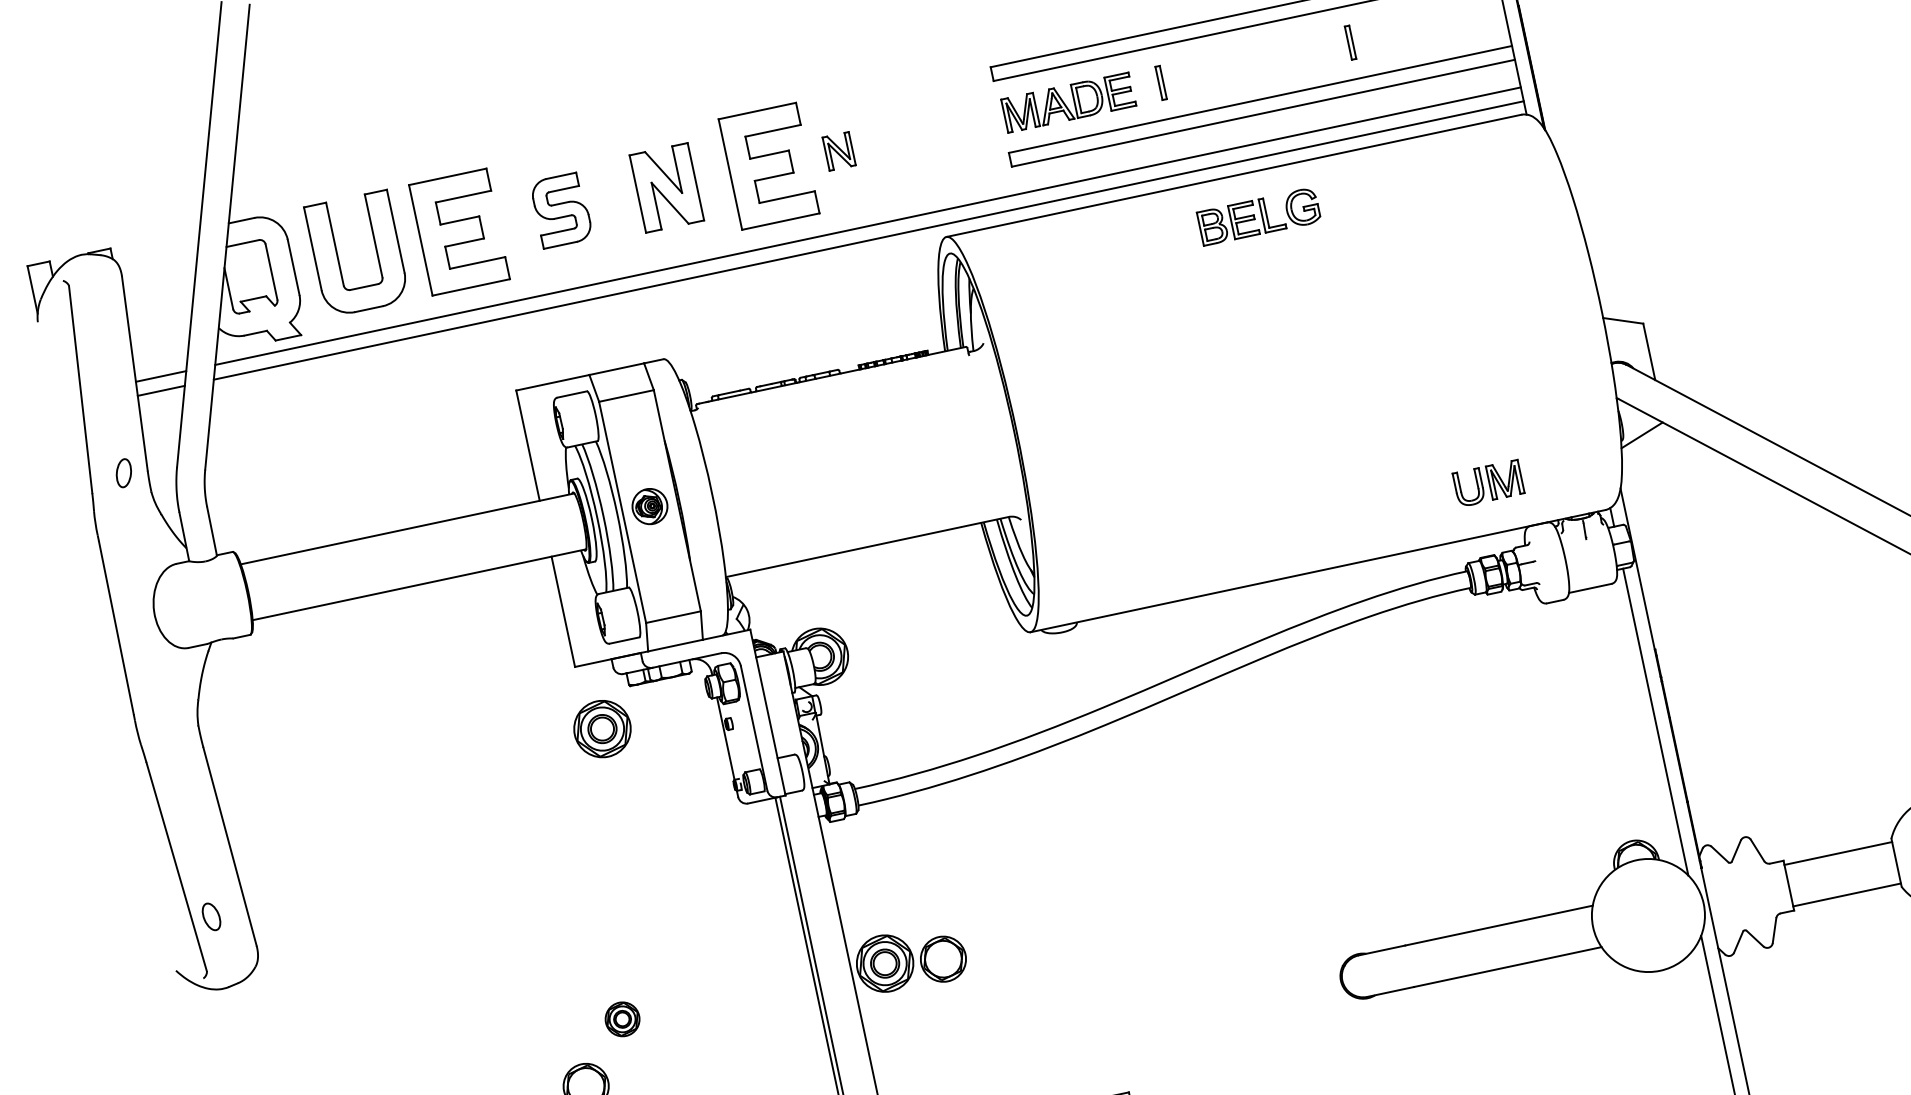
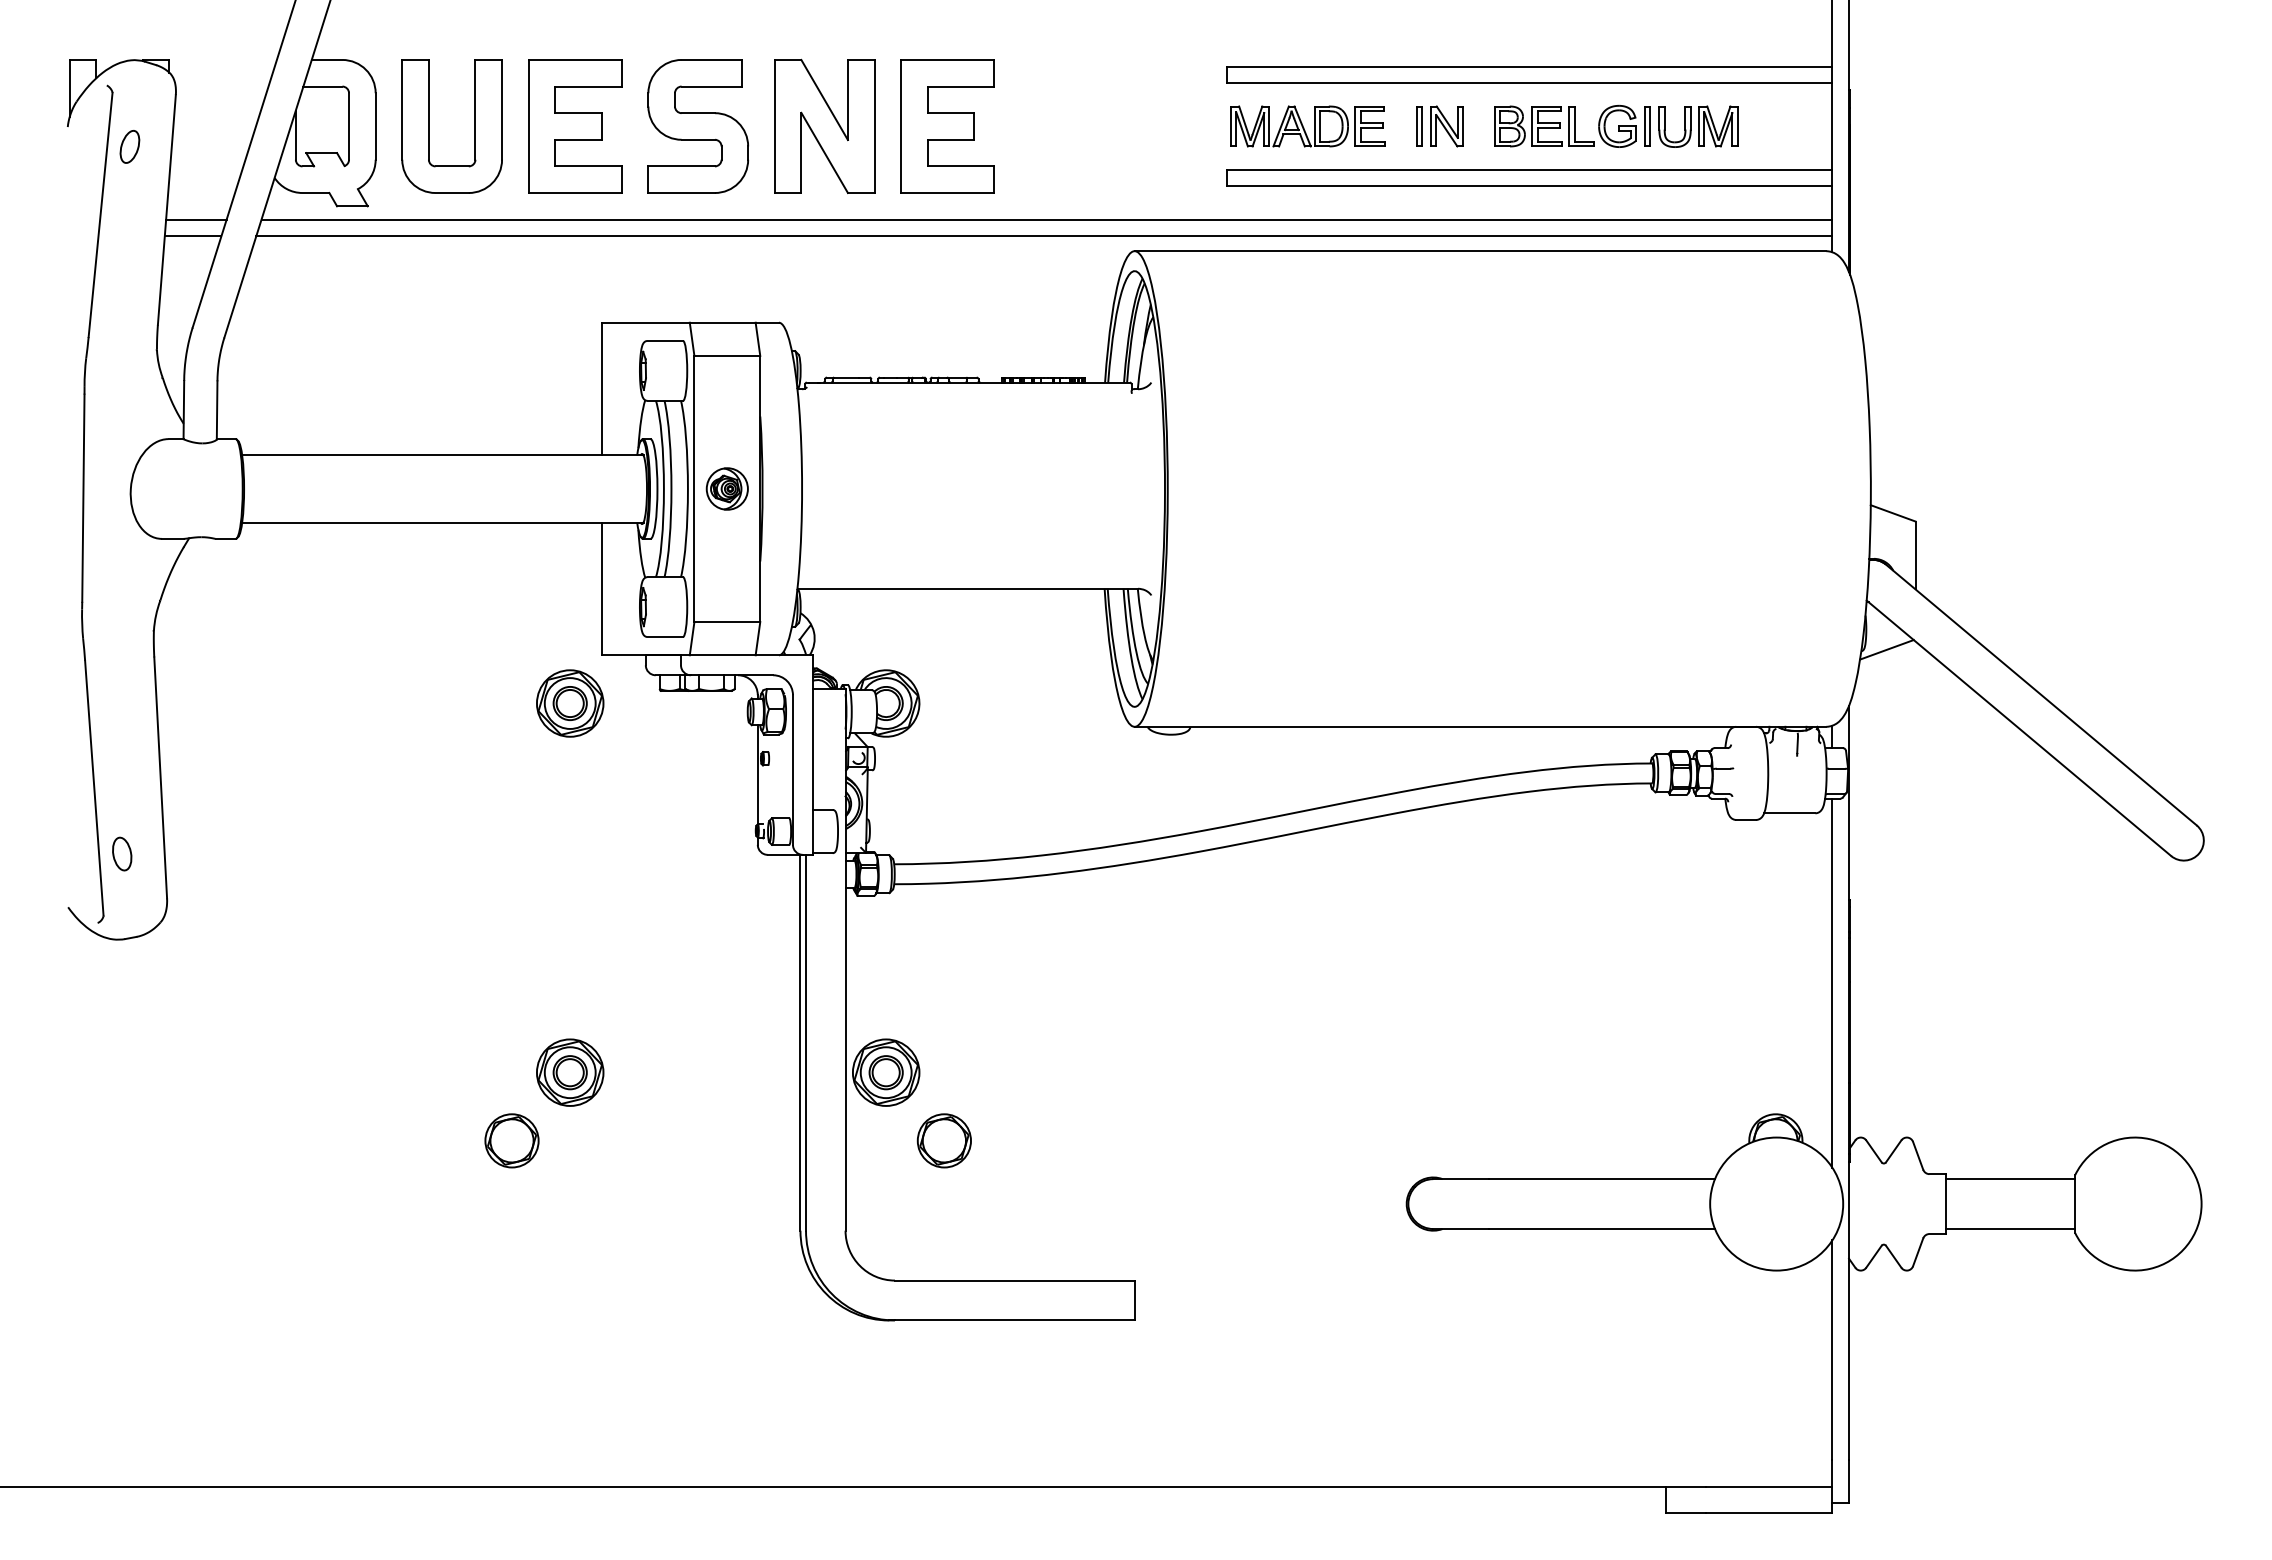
part: (838, 151) -> (1446, 126), moved
part: (666, 187) -> (824, 125), size x1.43
part: (561, 210) -> (697, 126), size x1.67
part: (1258, 215) -> (1565, 125), moved
part: (123, 472) -> (129, 146), moved
part: (1488, 483) -> (1698, 126), moved
part: (602, 729) -> (570, 703), moved
part: (942, 959) -> (943, 1140), moved
part: (622, 1019) -> (570, 1072), size x1.67

